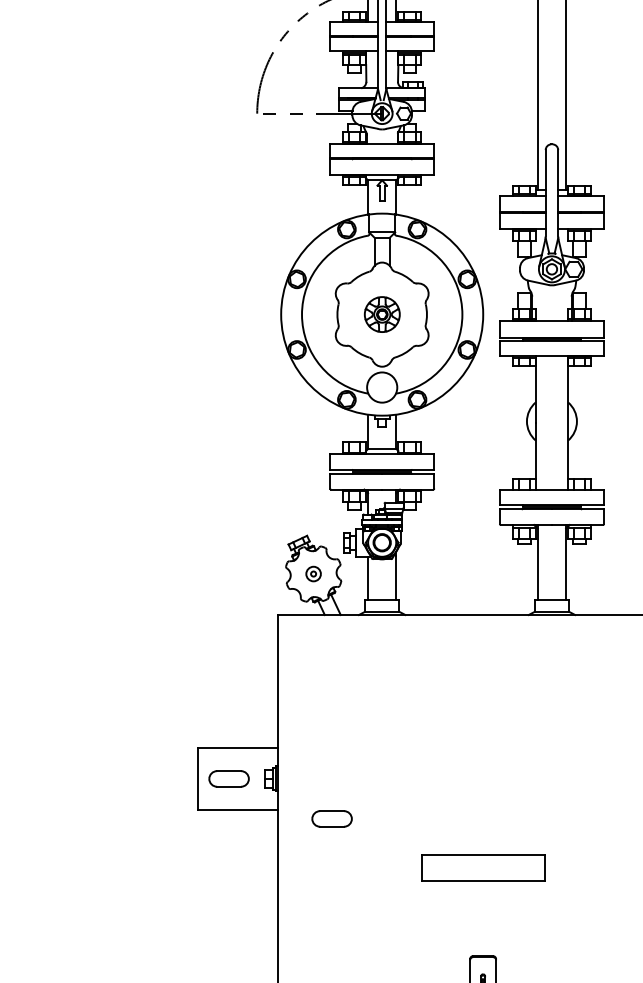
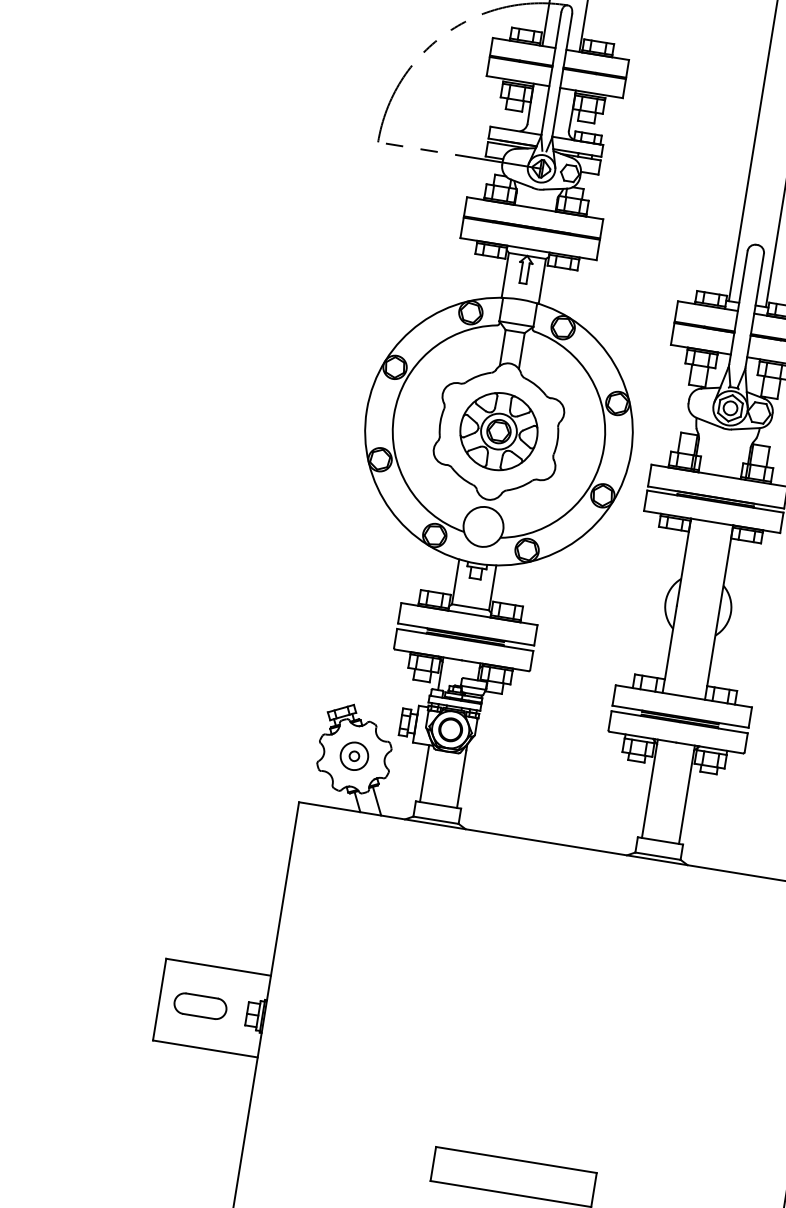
part: (382, 314) -> (499, 431), size x1.67
part: (313, 573) -> (354, 755), size x1.43
part: (331, 818) -> (325, 1079), removed

